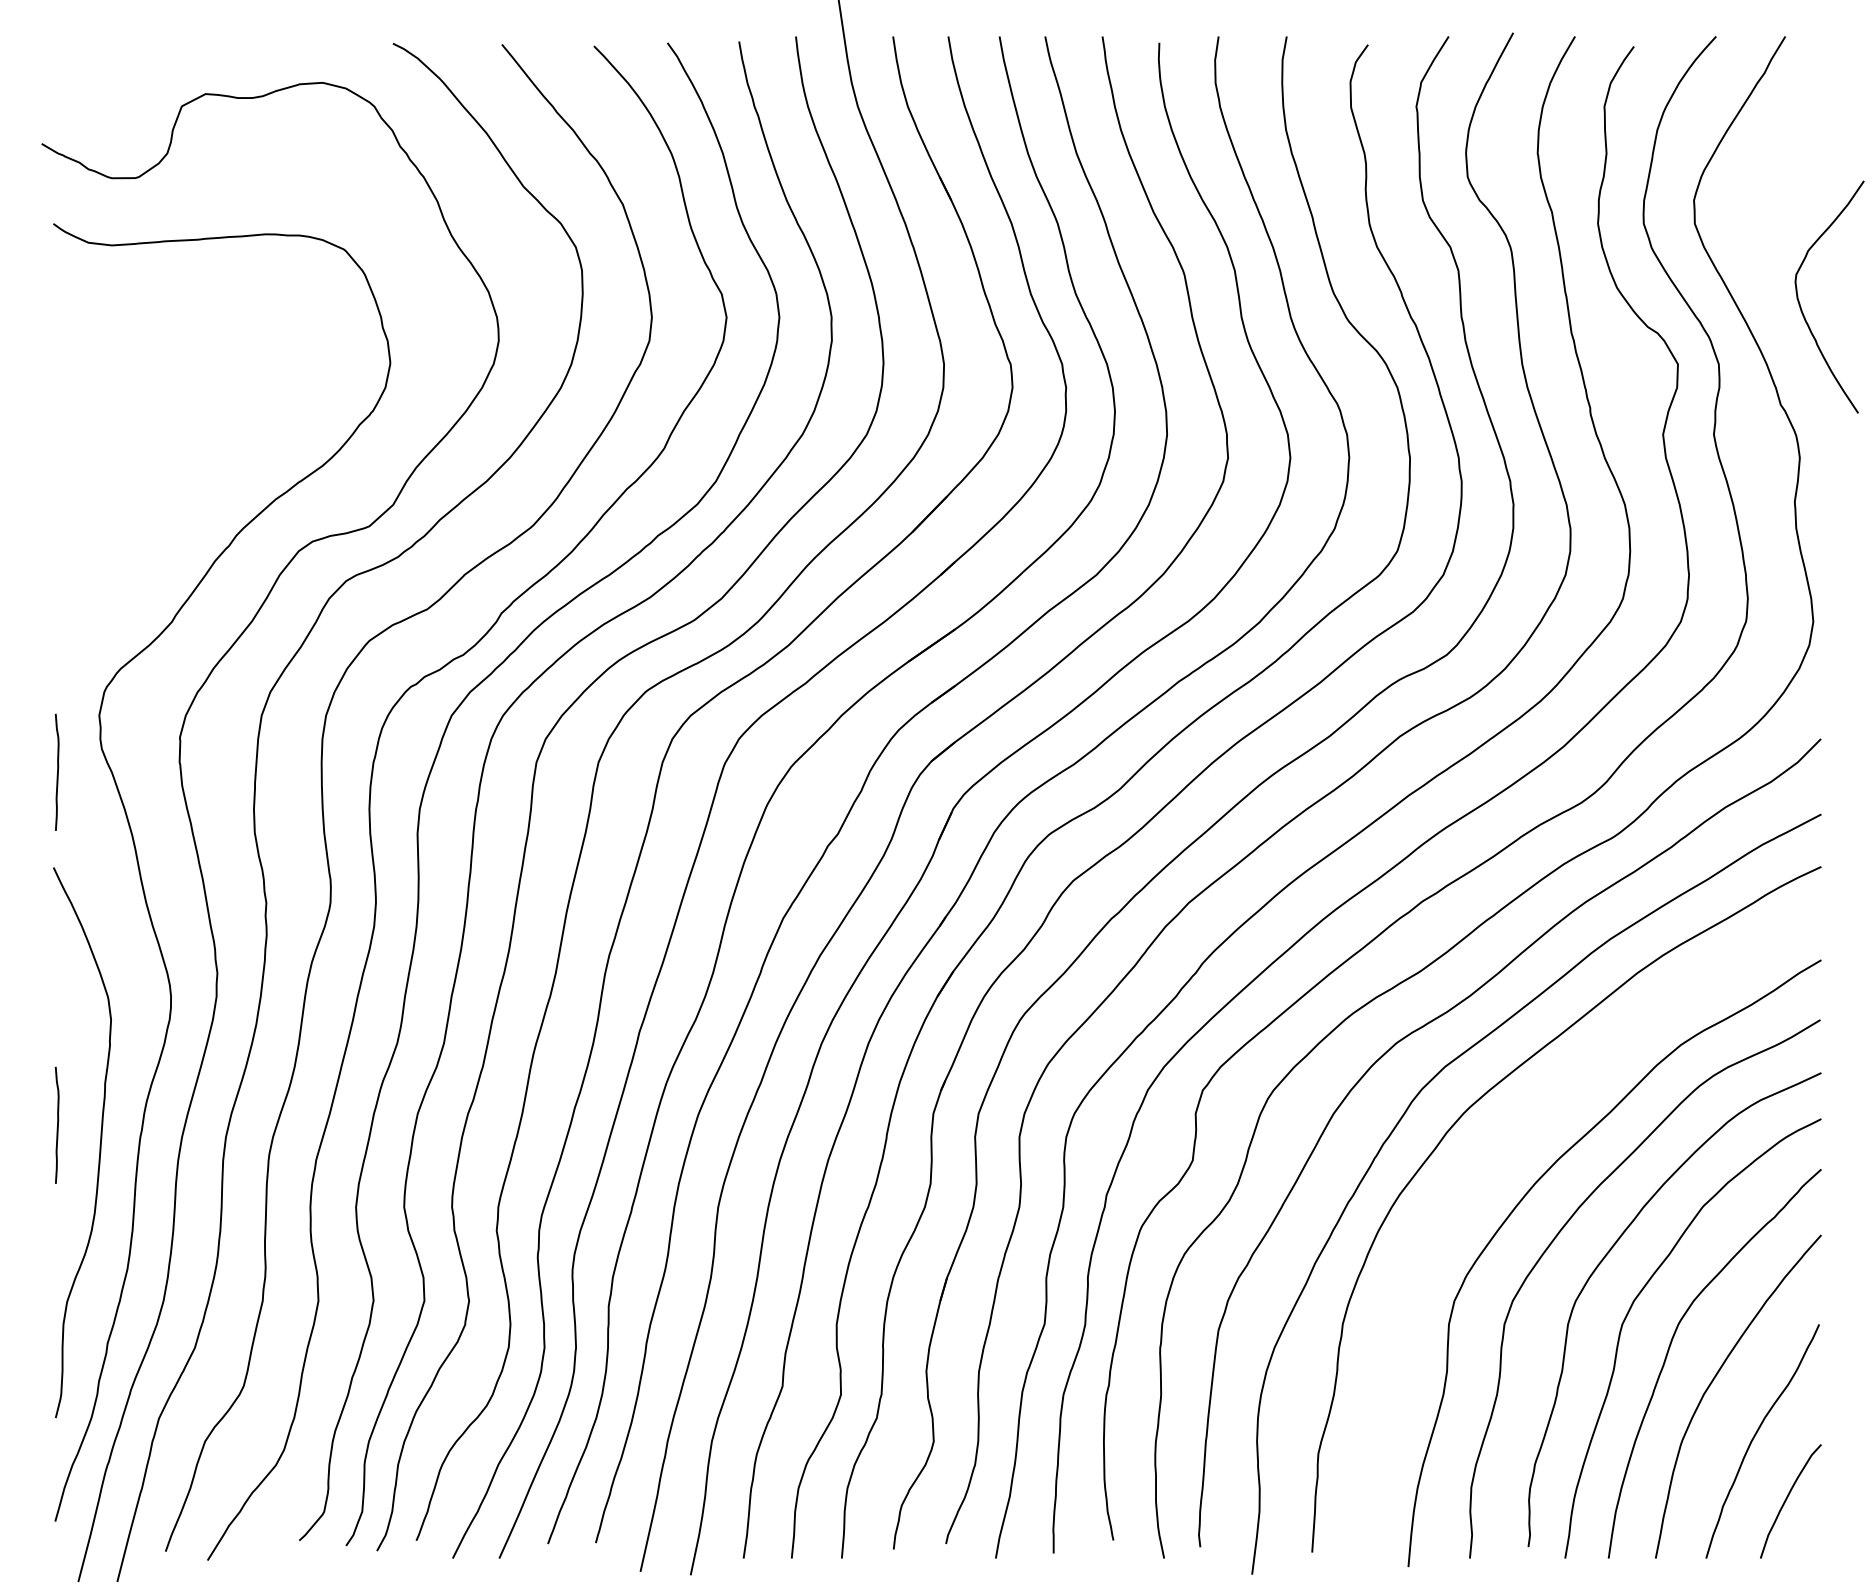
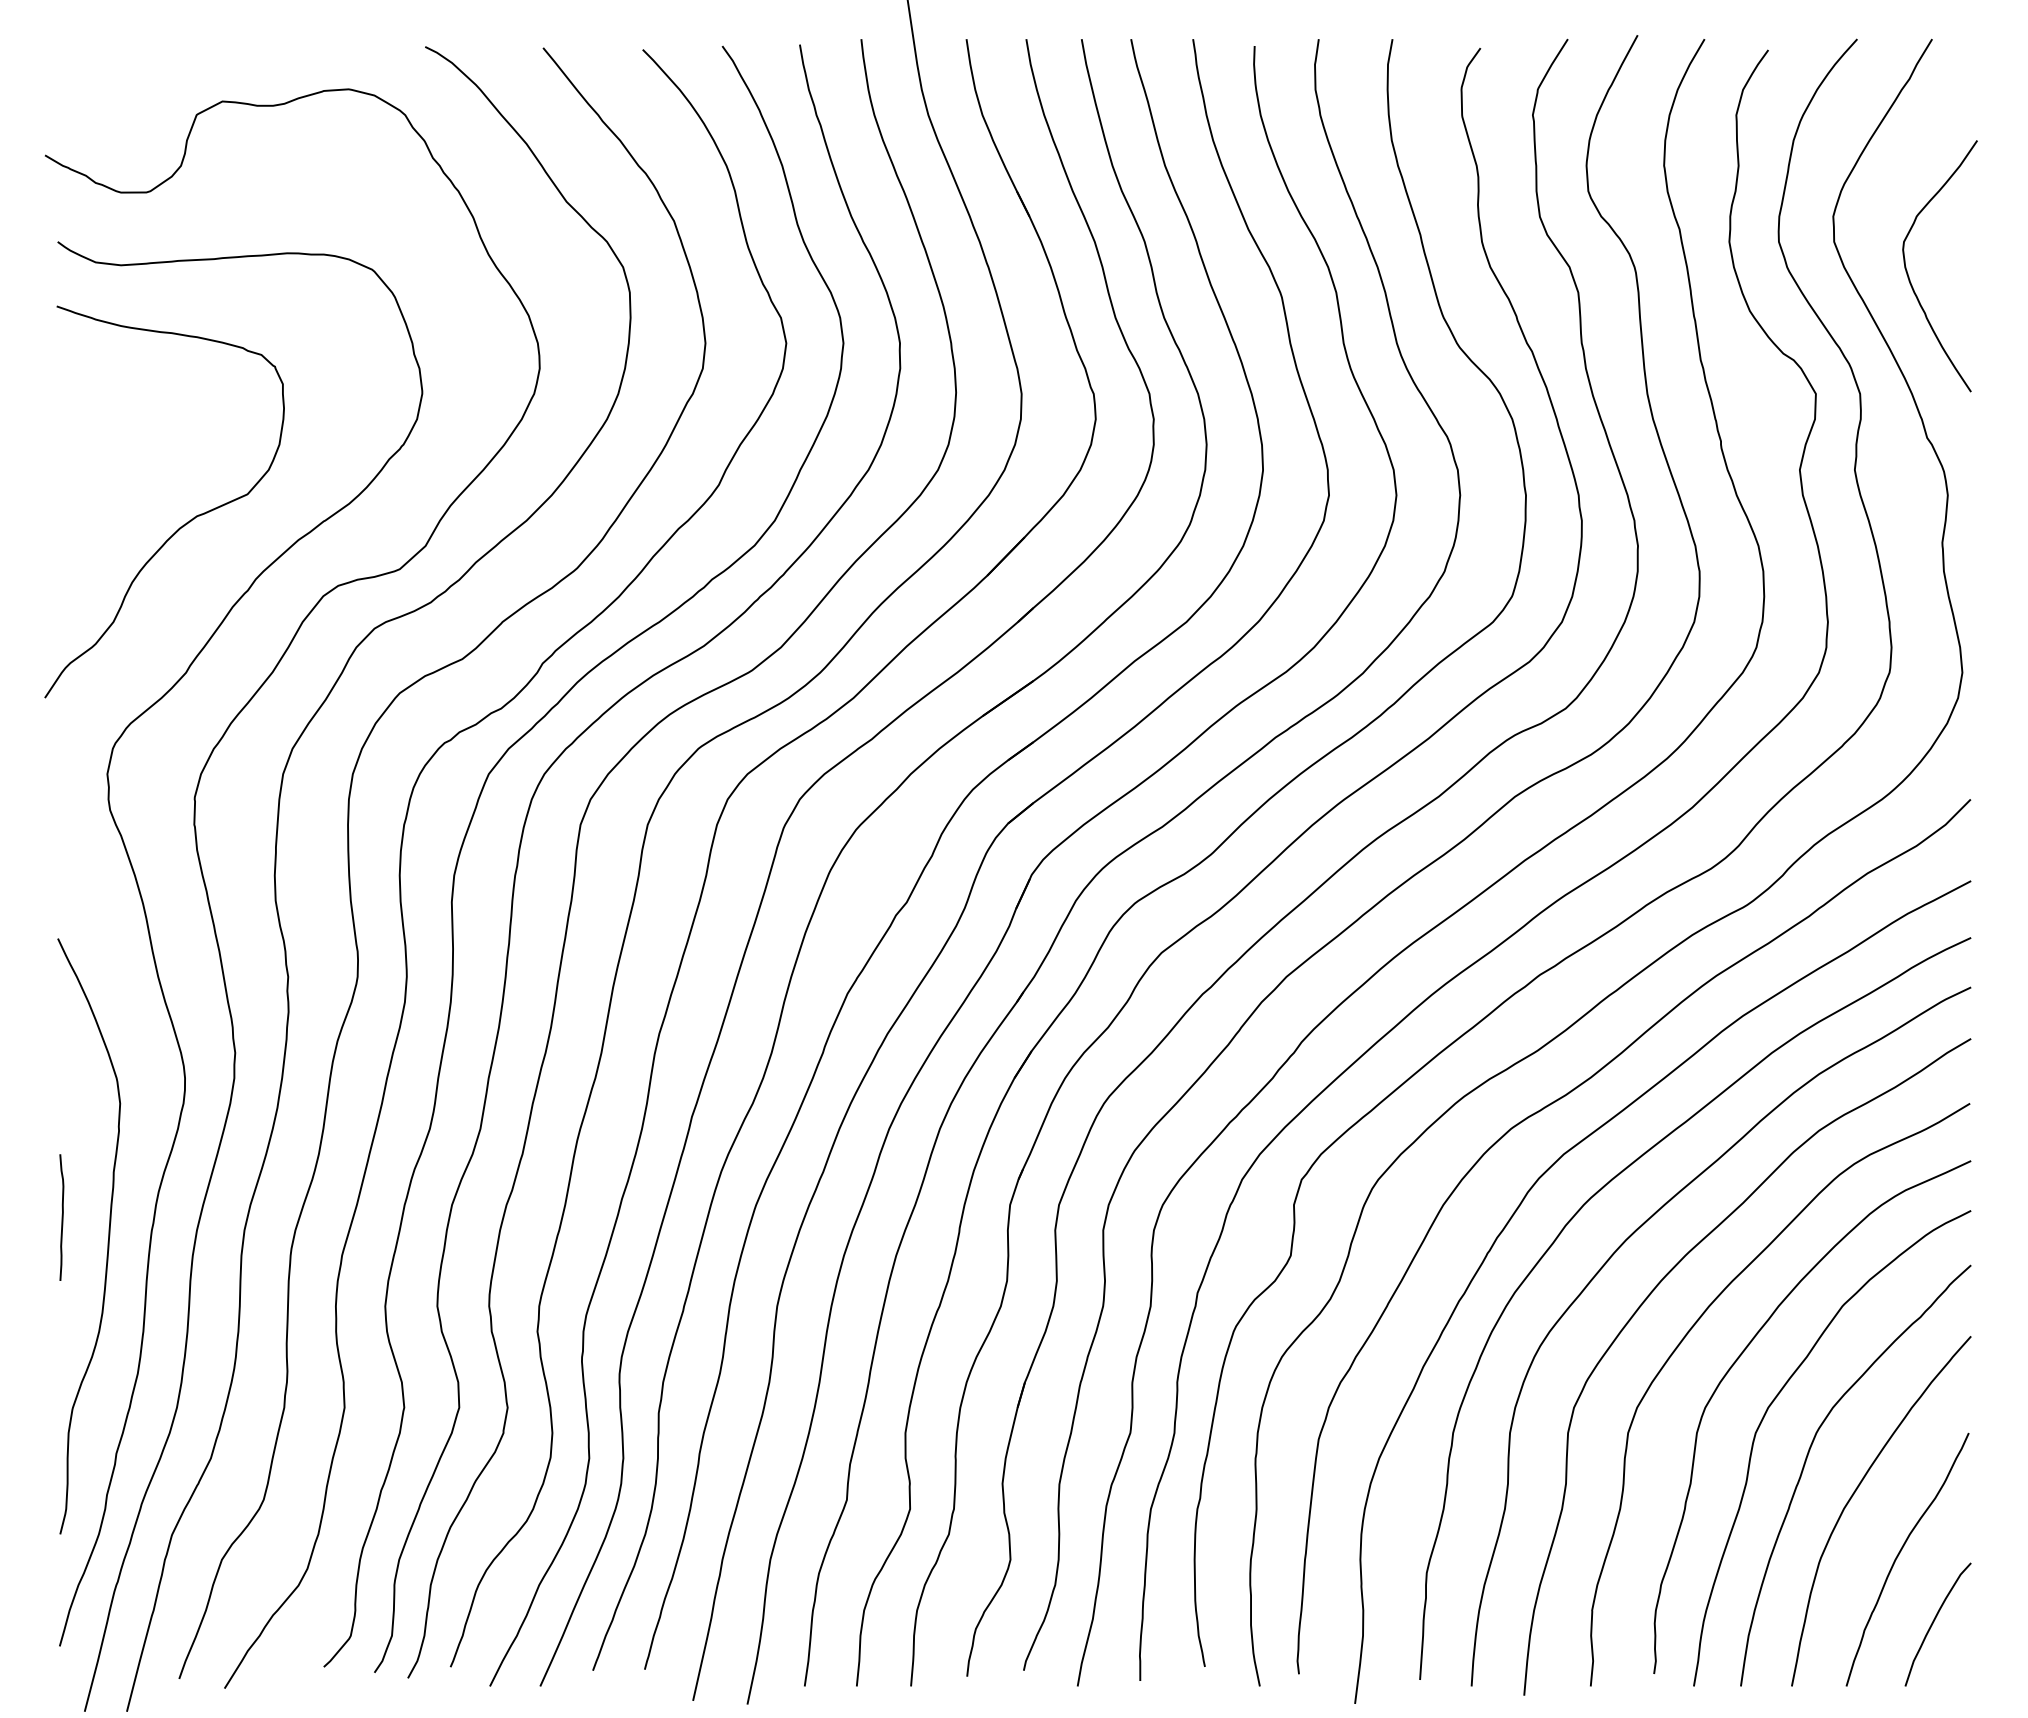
curve: (1801, 306) -> (1909, 276), moved
curve: (169, 484) -> (183, 524), added
curve: (56, 772) -> (61, 835), removed
curve: (1502, 1147) -> (1626, 1241), added

